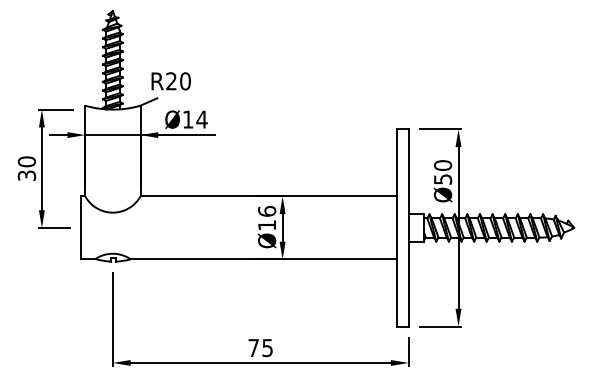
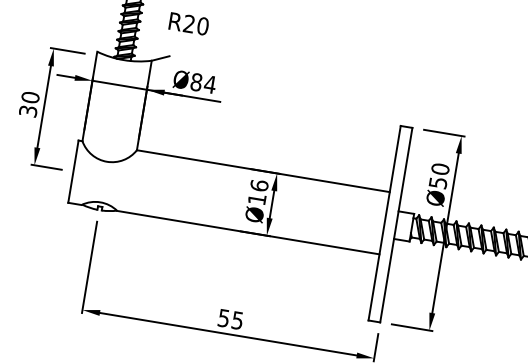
text: (170, 81) -> (188, 24), moved
text: (187, 119) -> (195, 82), Ø14 -> Ø84
text: (253, 348) -> (223, 318), 75 -> 55

